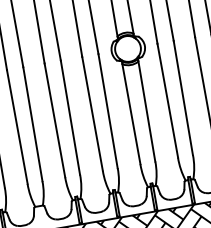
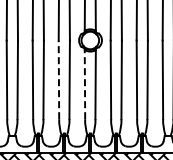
line: (130, 112) -> (84, 83), solid -> dashed
line: (91, 113) -> (58, 79), solid -> dashed

